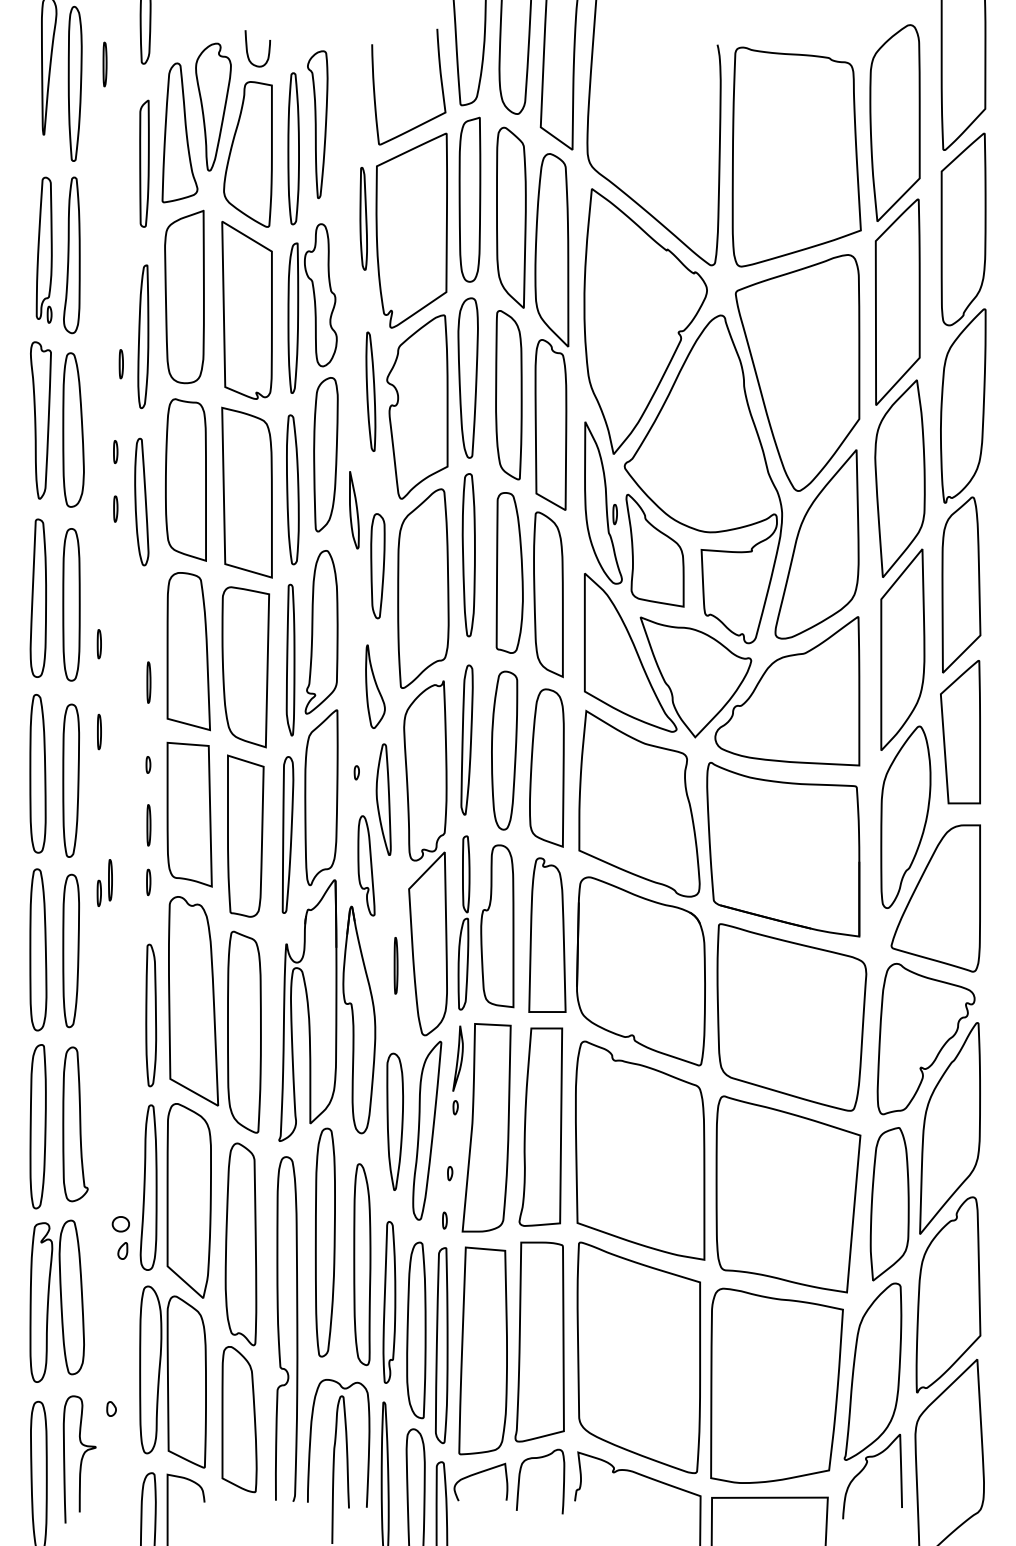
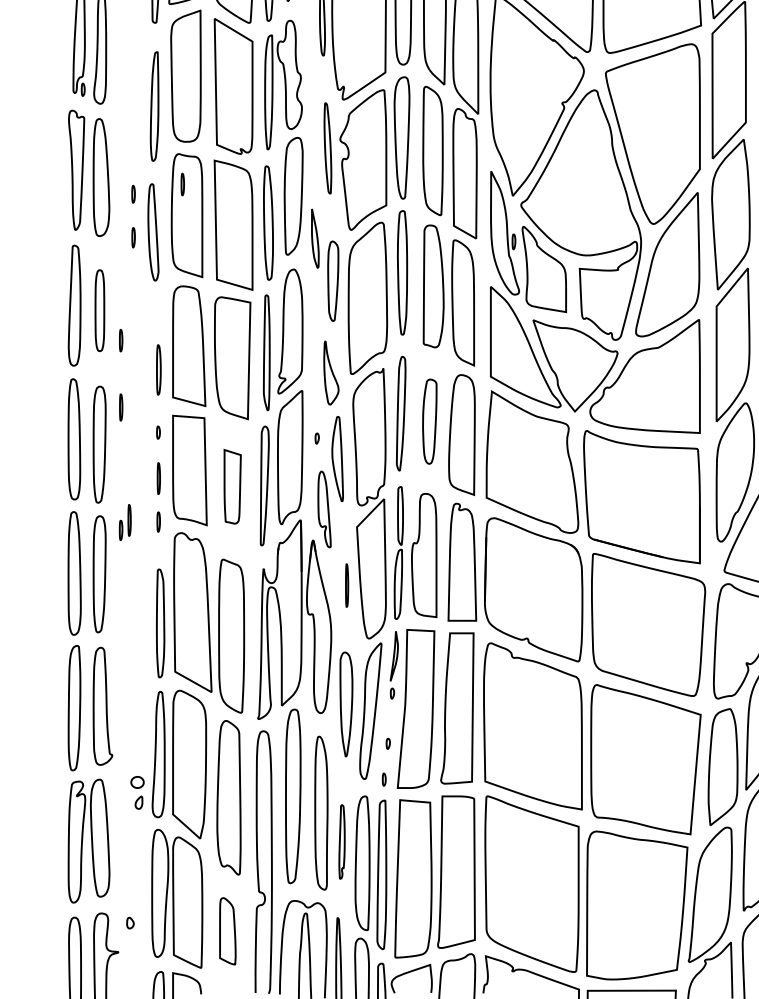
part: (120, 364) -> (182, 184), moved
part: (71, 604) -> (99, 310), size x0.7
part: (148, 682) -> (158, 369), size x1.6
part: (504, 750) -> (429, 421), size x0.7
part: (245, 835) -> (232, 486), size x0.6
part: (389, 1302) -> (342, 842), size x0.6
part: (239, 1419) -> (227, 931), size x0.6

